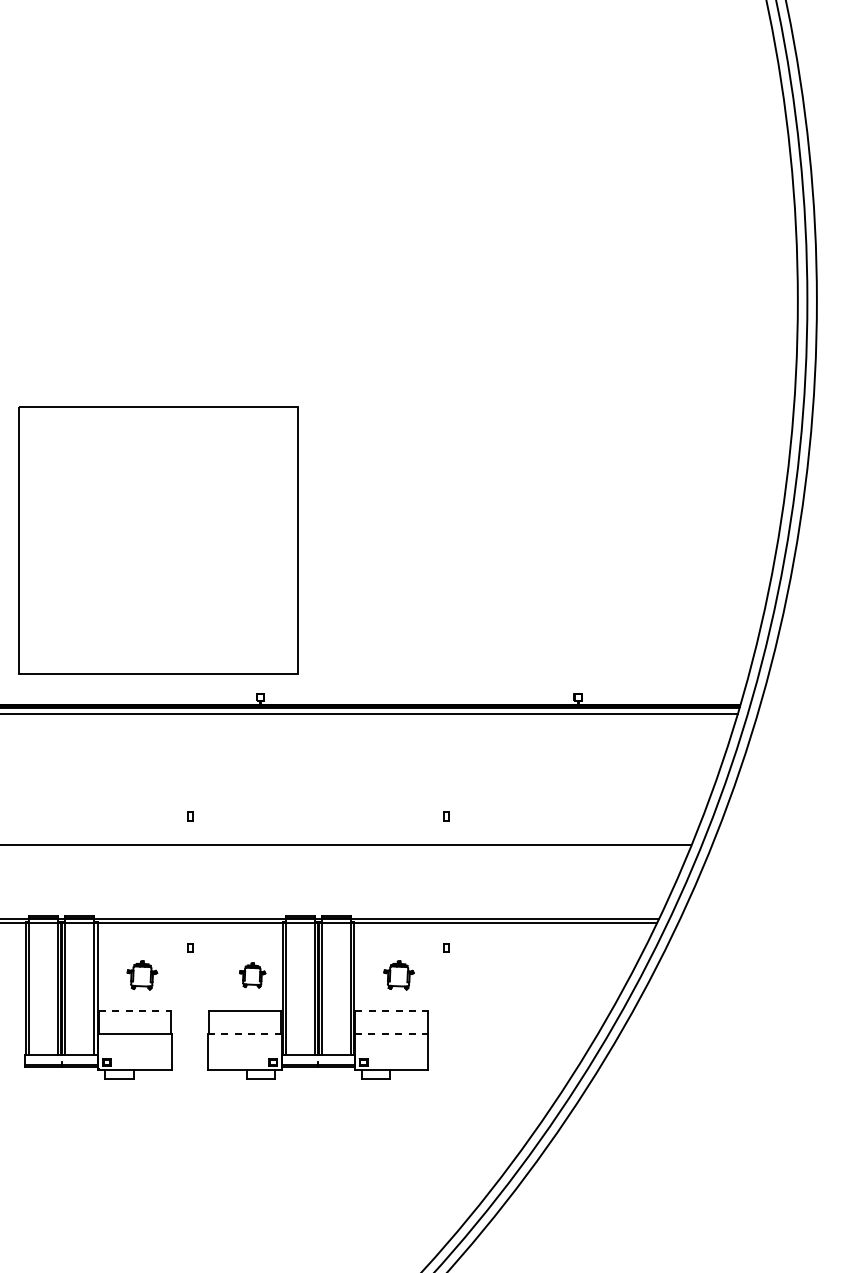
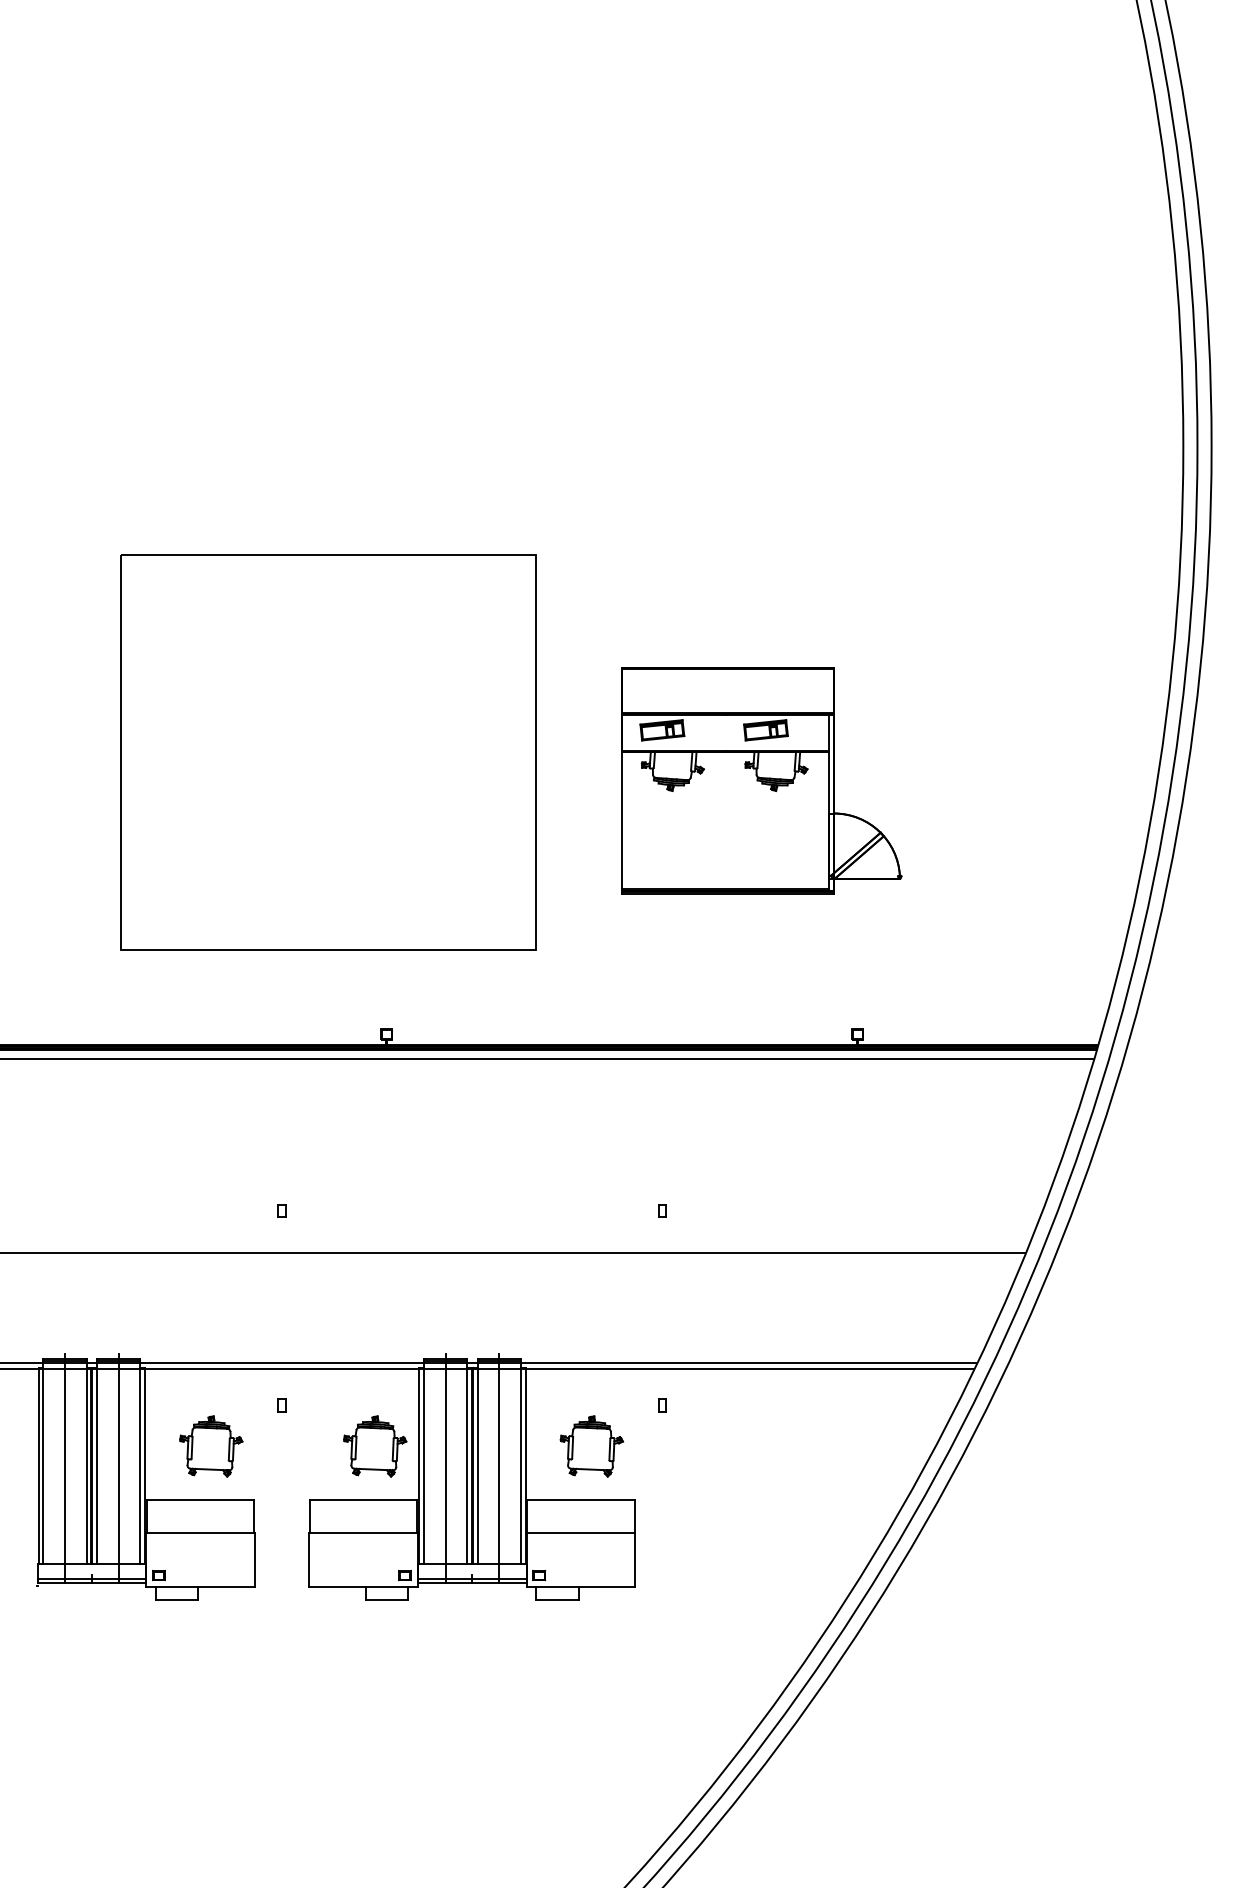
part: (513, 525) -> (761, 779), added
part: (158, 540) -> (328, 752), moved
part: (142, 975) -> (211, 1446), size x1.43
part: (252, 975) -> (374, 1446), size x1.67
part: (399, 975) -> (592, 1446), size x1.43
line: (43, 990) -> (64, 1468), added
line: (79, 990) -> (118, 1468), added
line: (300, 990) -> (445, 1468), added
line: (336, 990) -> (499, 1468), added
line: (135, 1011) -> (201, 1500), dashed -> solid
line: (392, 1011) -> (582, 1500), dashed -> solid
line: (244, 1033) -> (362, 1532), dashed -> solid
line: (391, 1033) -> (580, 1532), dashed -> solid

